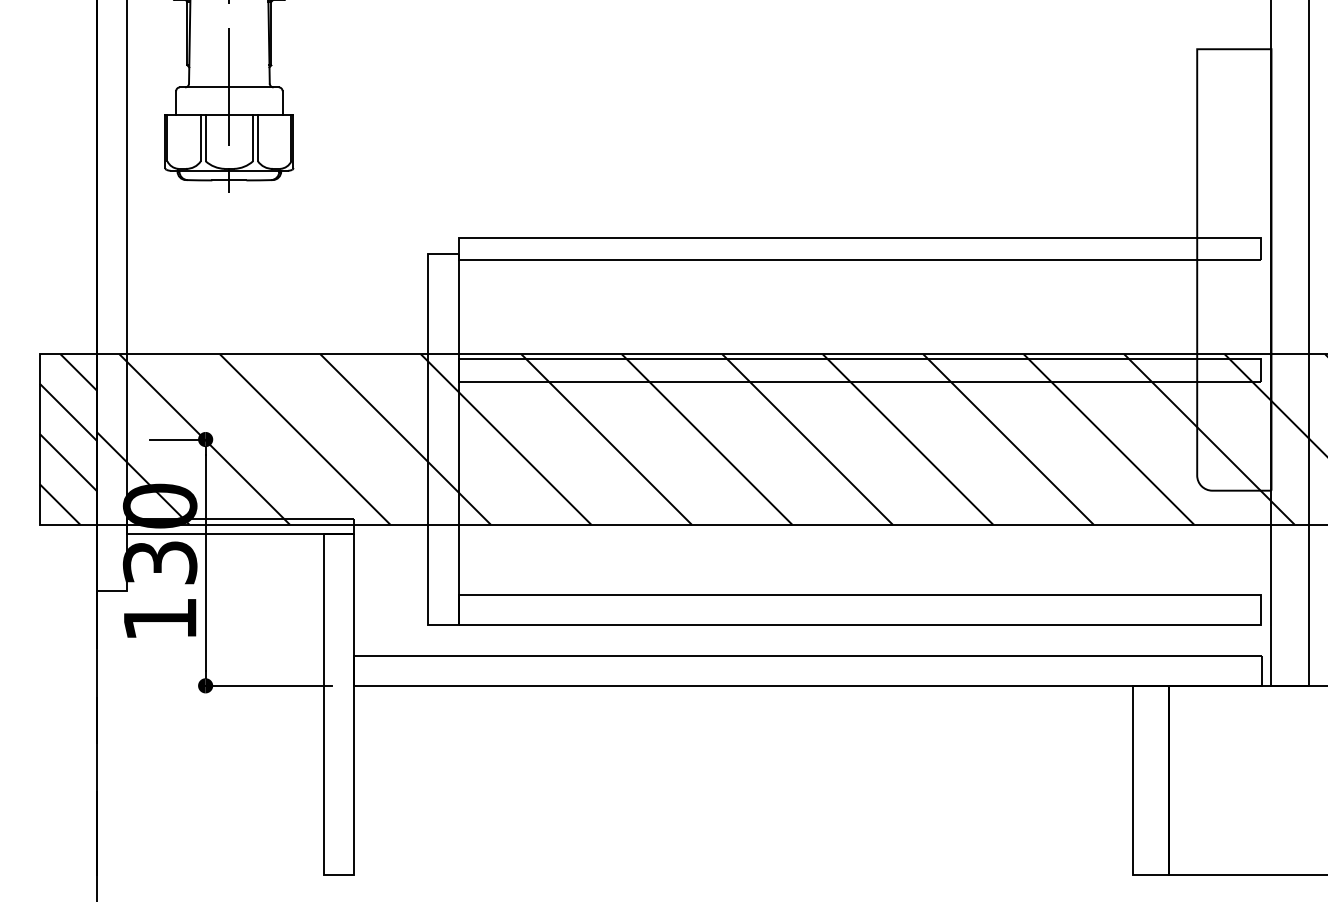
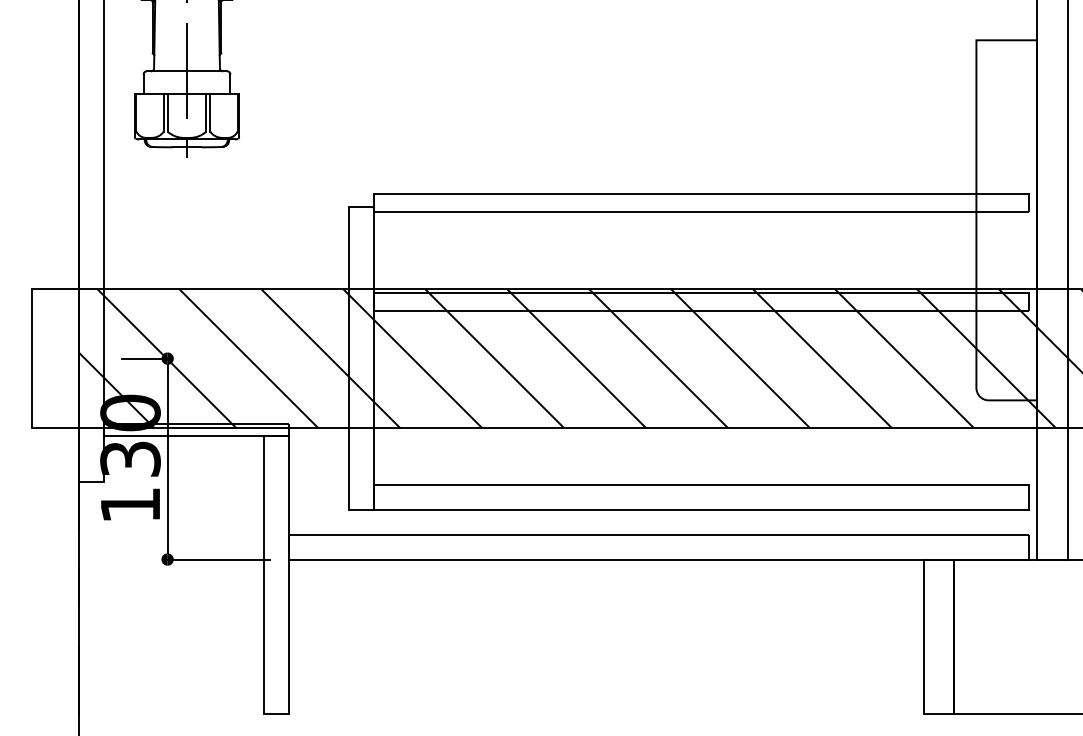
hatch: (68, 439) -> (55, 358), removed

